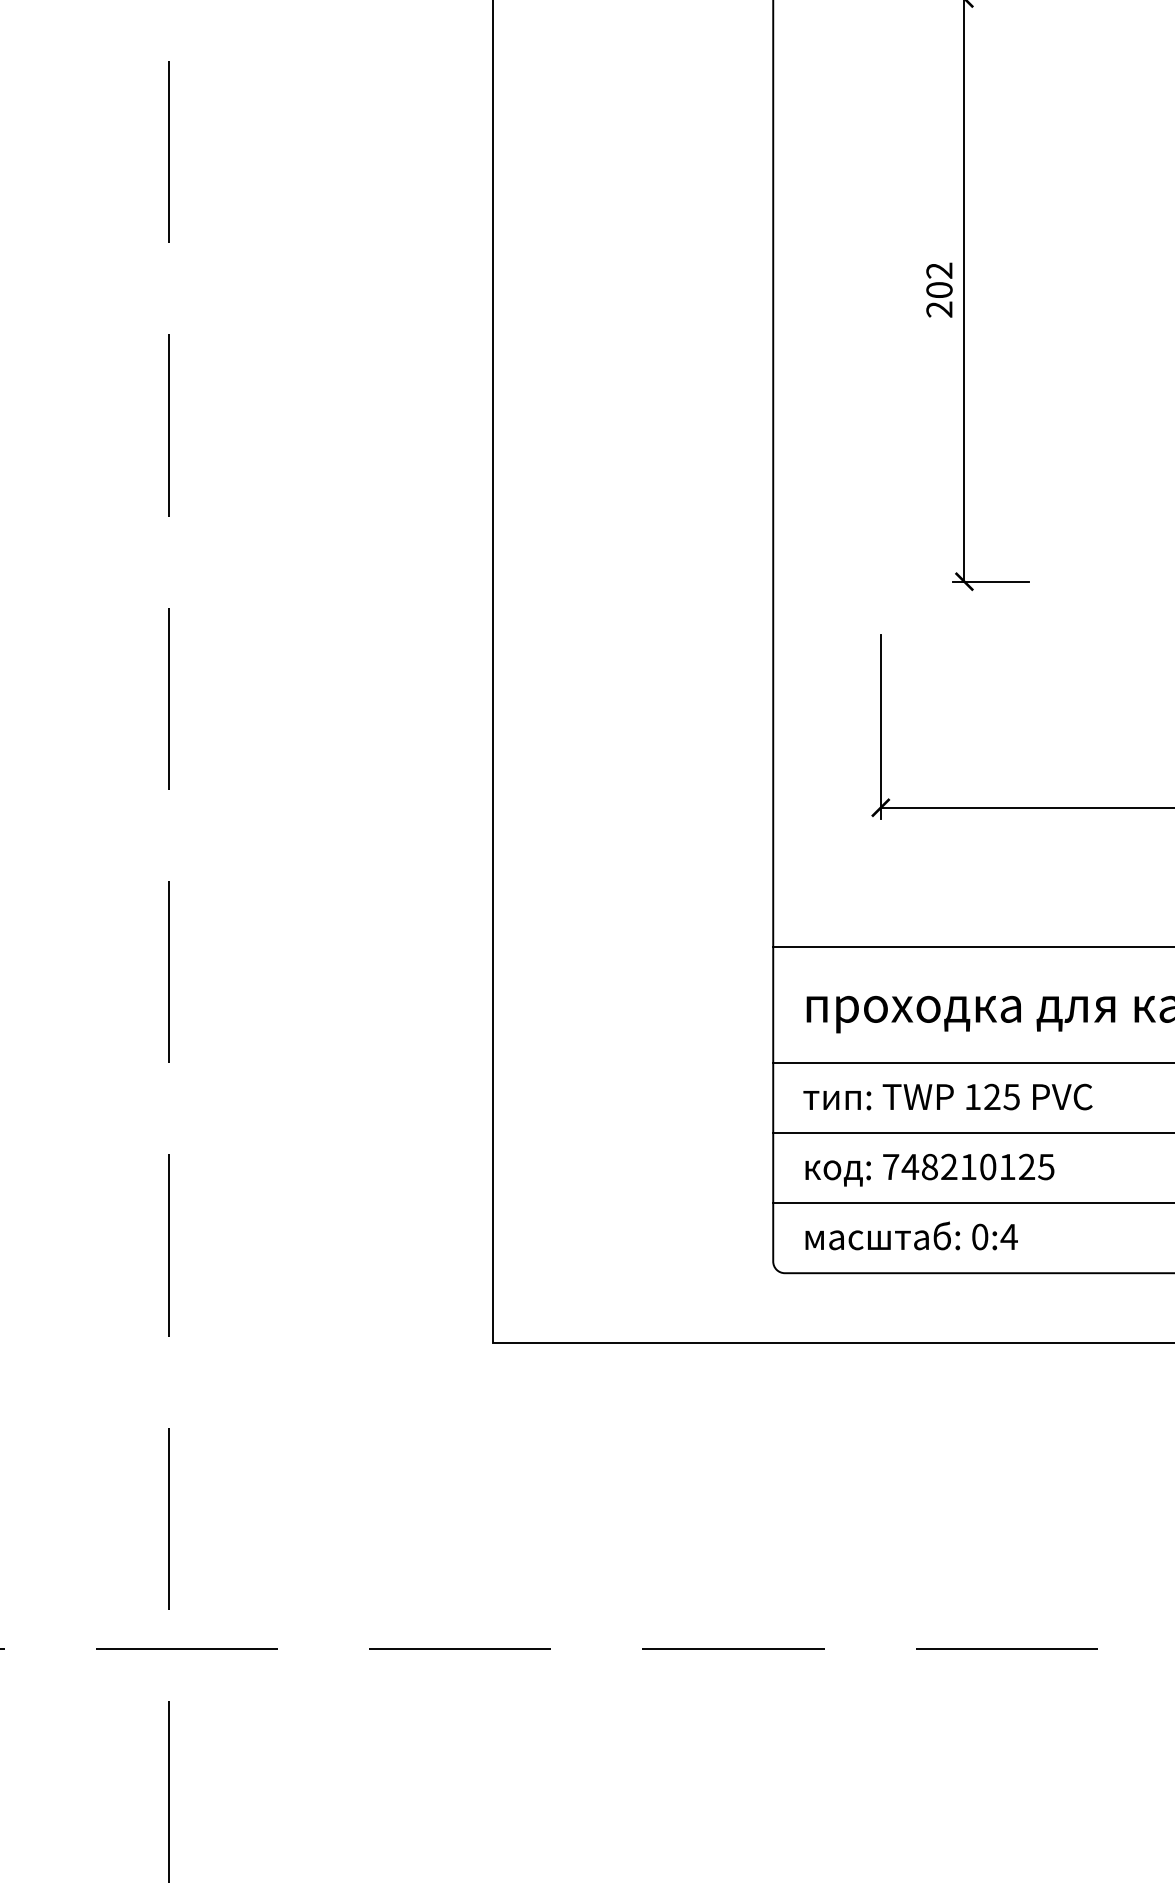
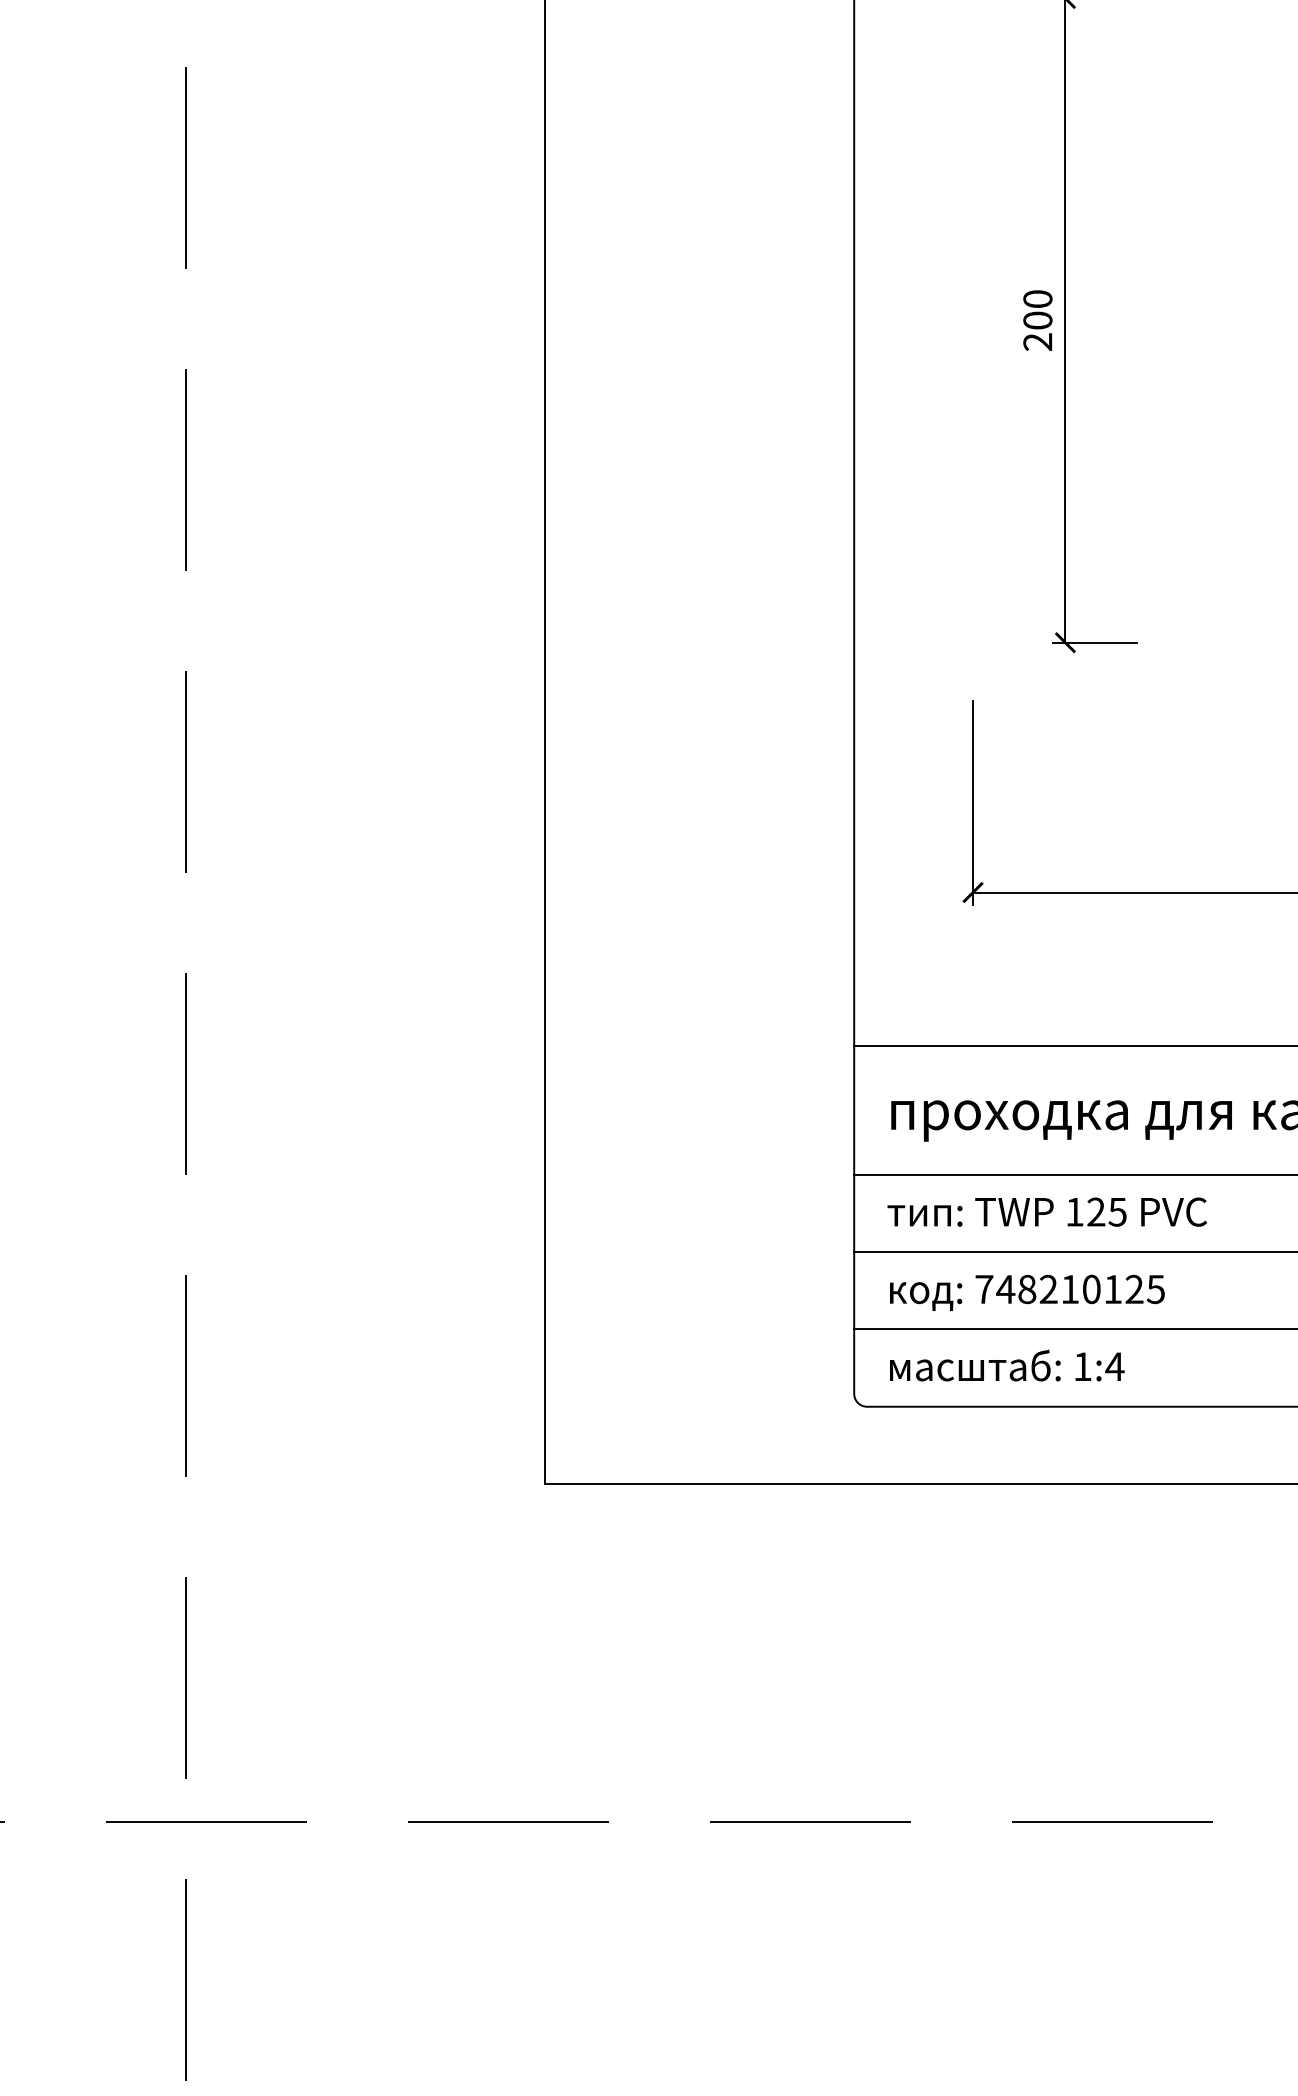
text: (939, 271) -> (1037, 299), 202 -> 200
text: (979, 1236) -> (1082, 1366), 0:4 -> 1:4

